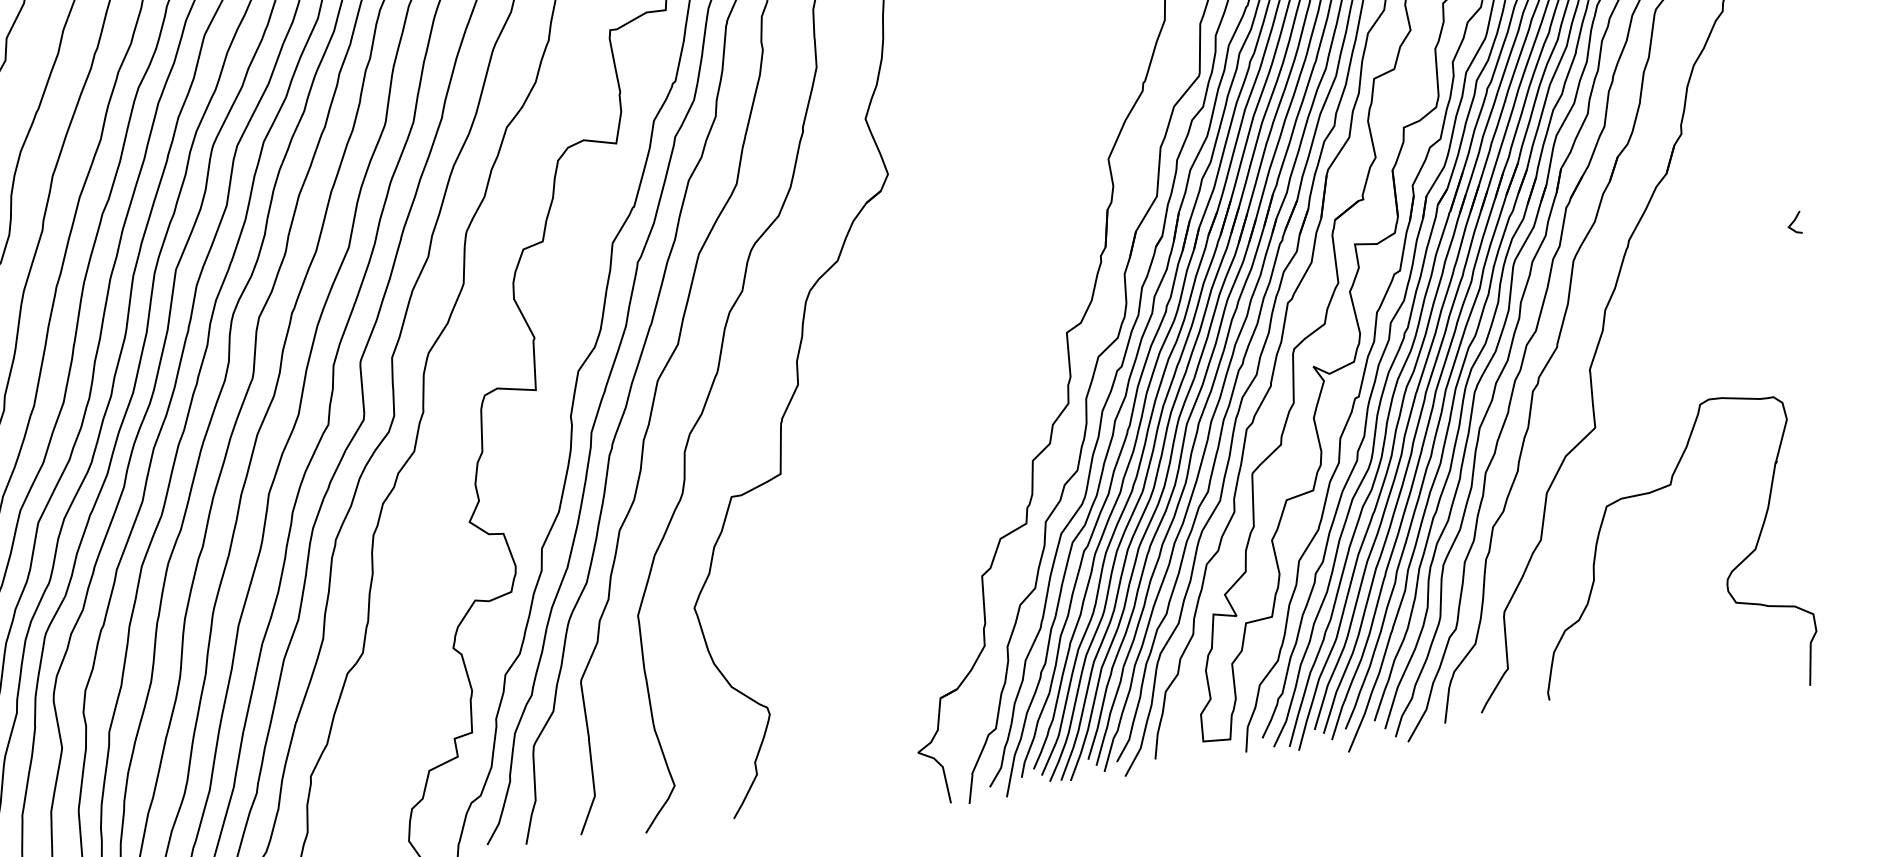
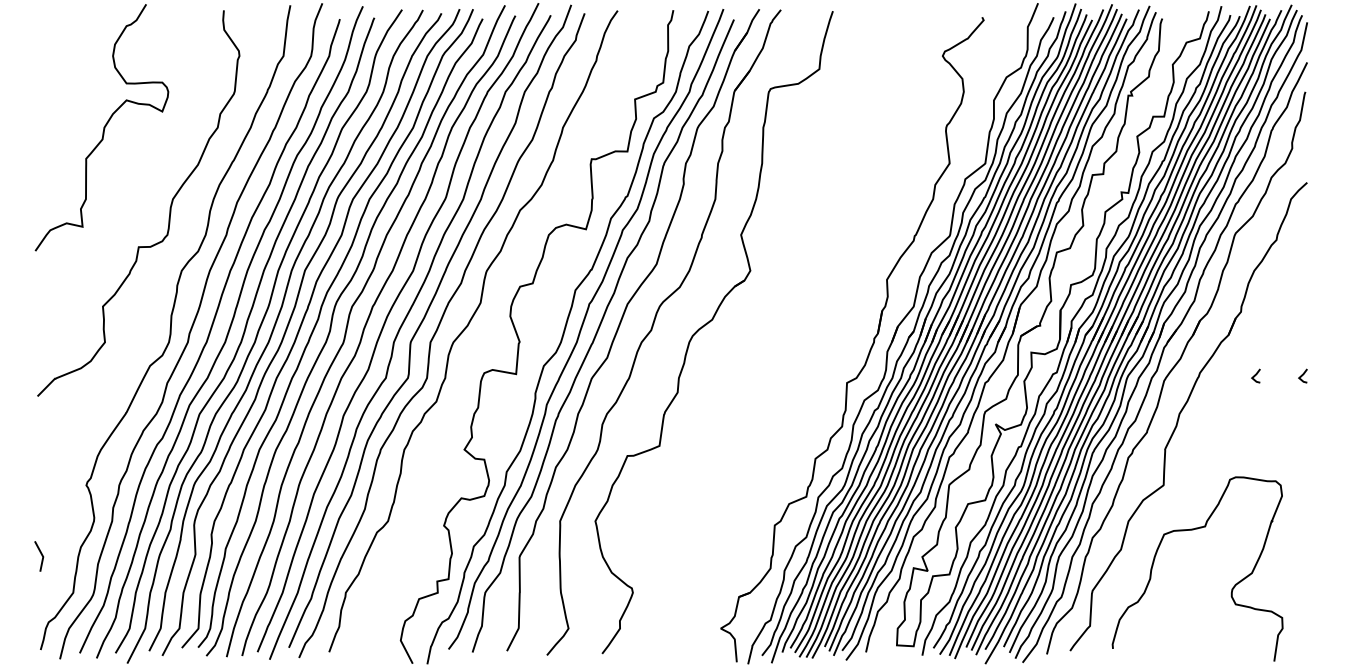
line: (1718, 232) -> (1255, 375), added

